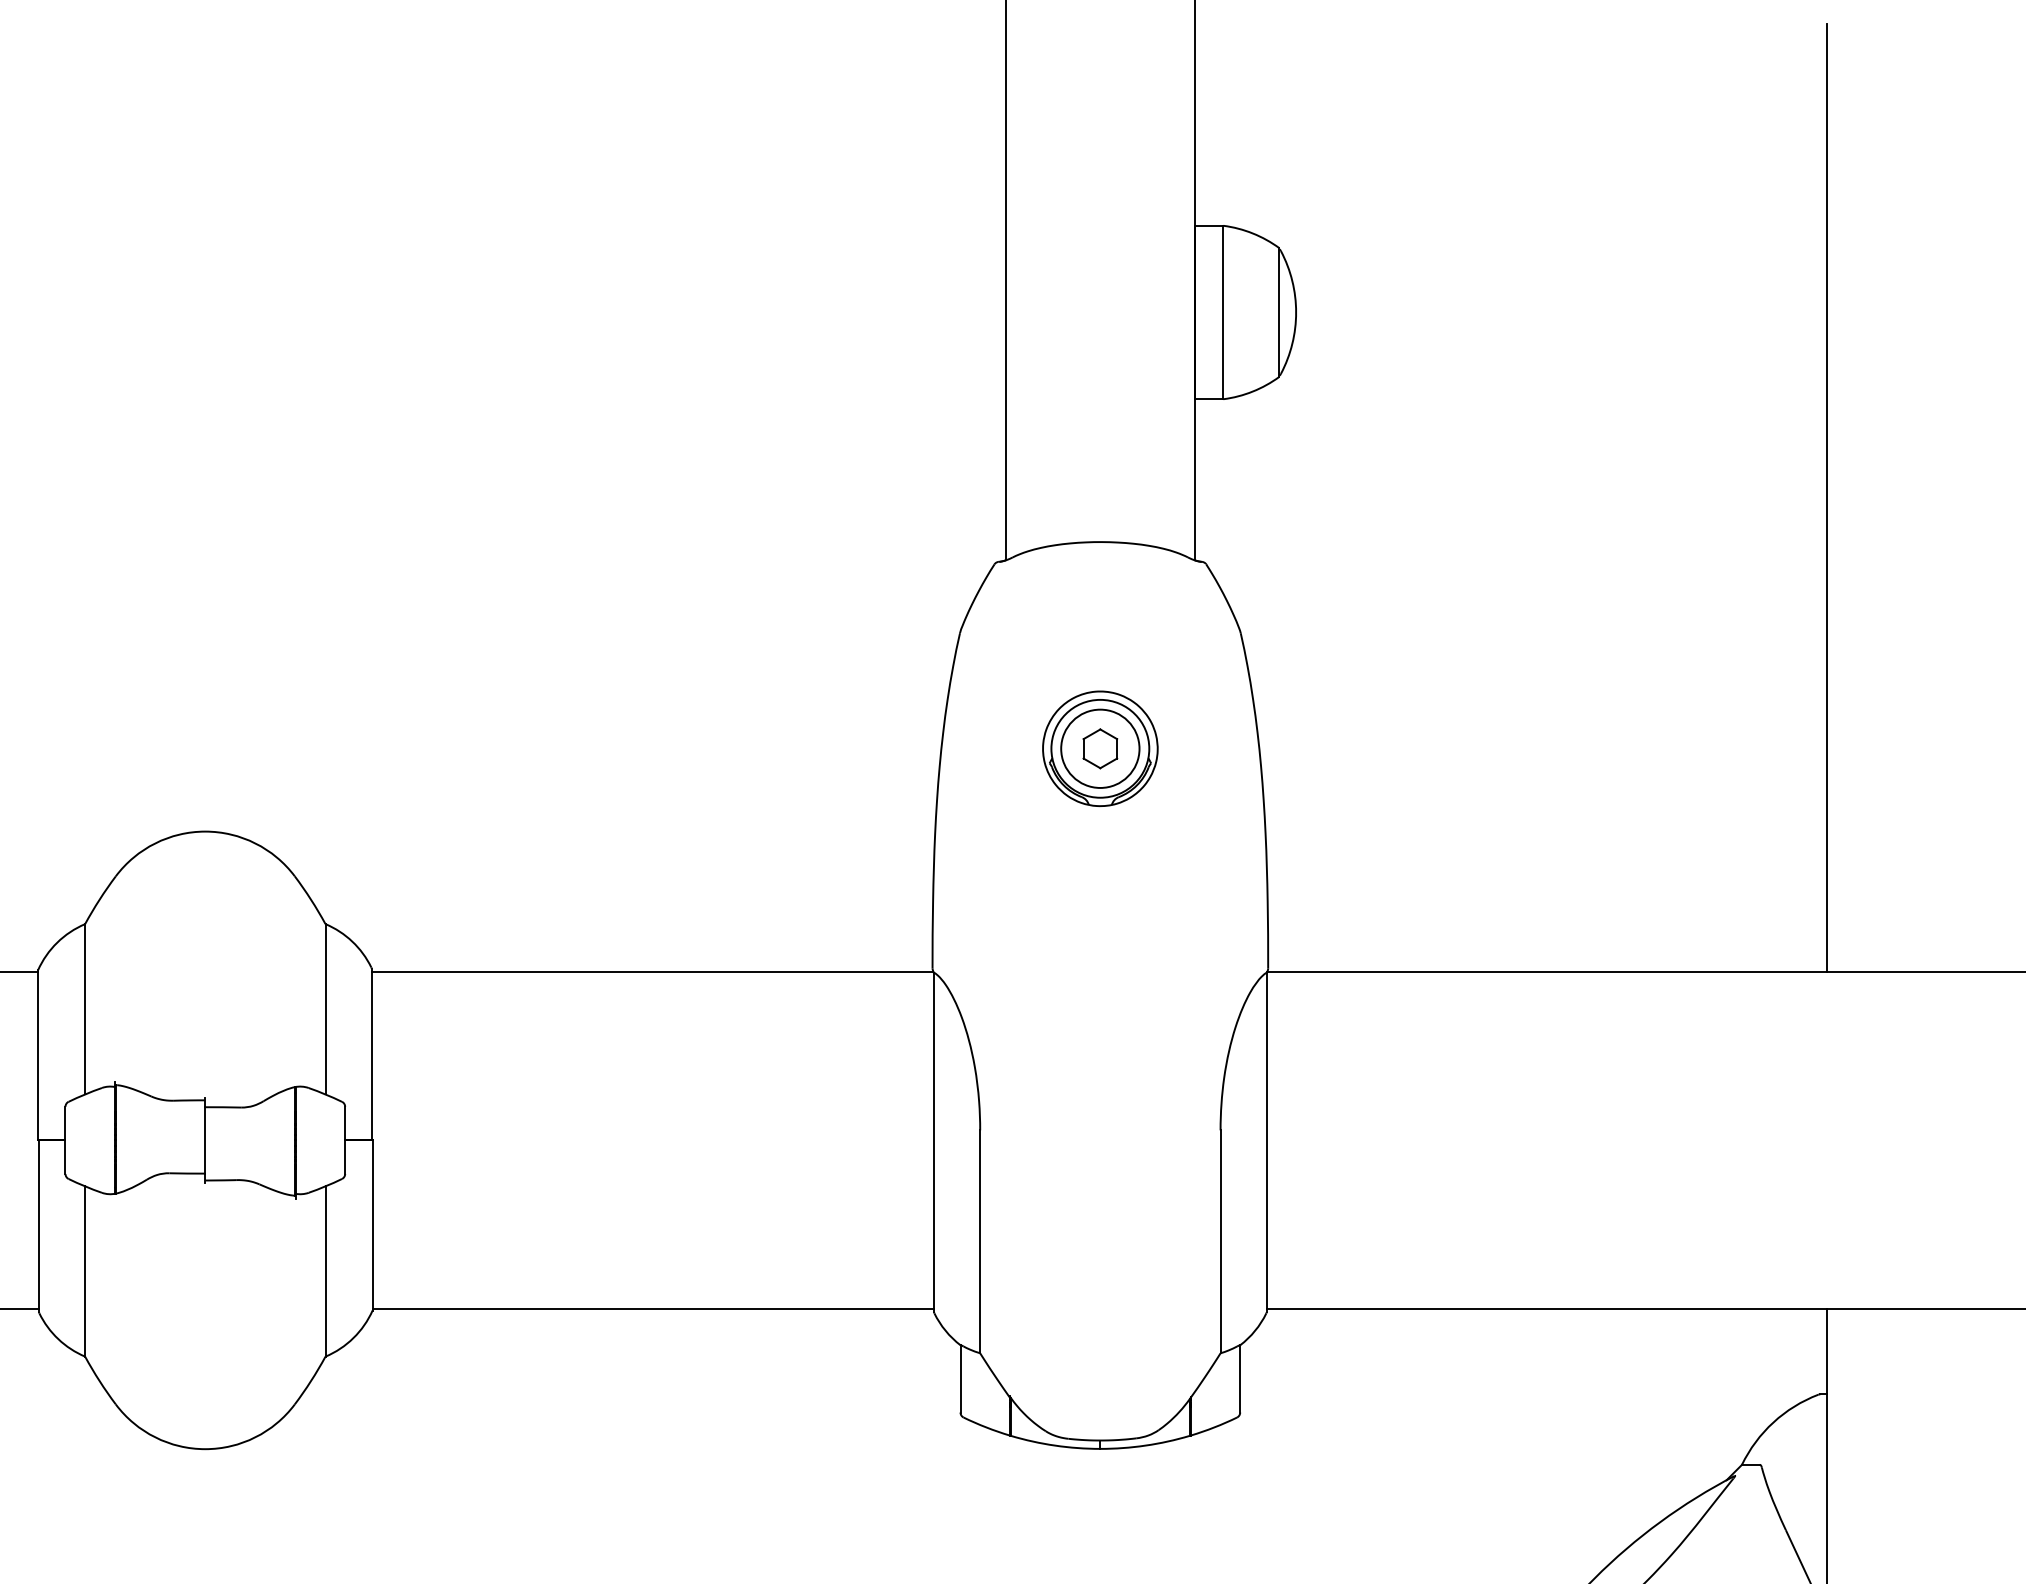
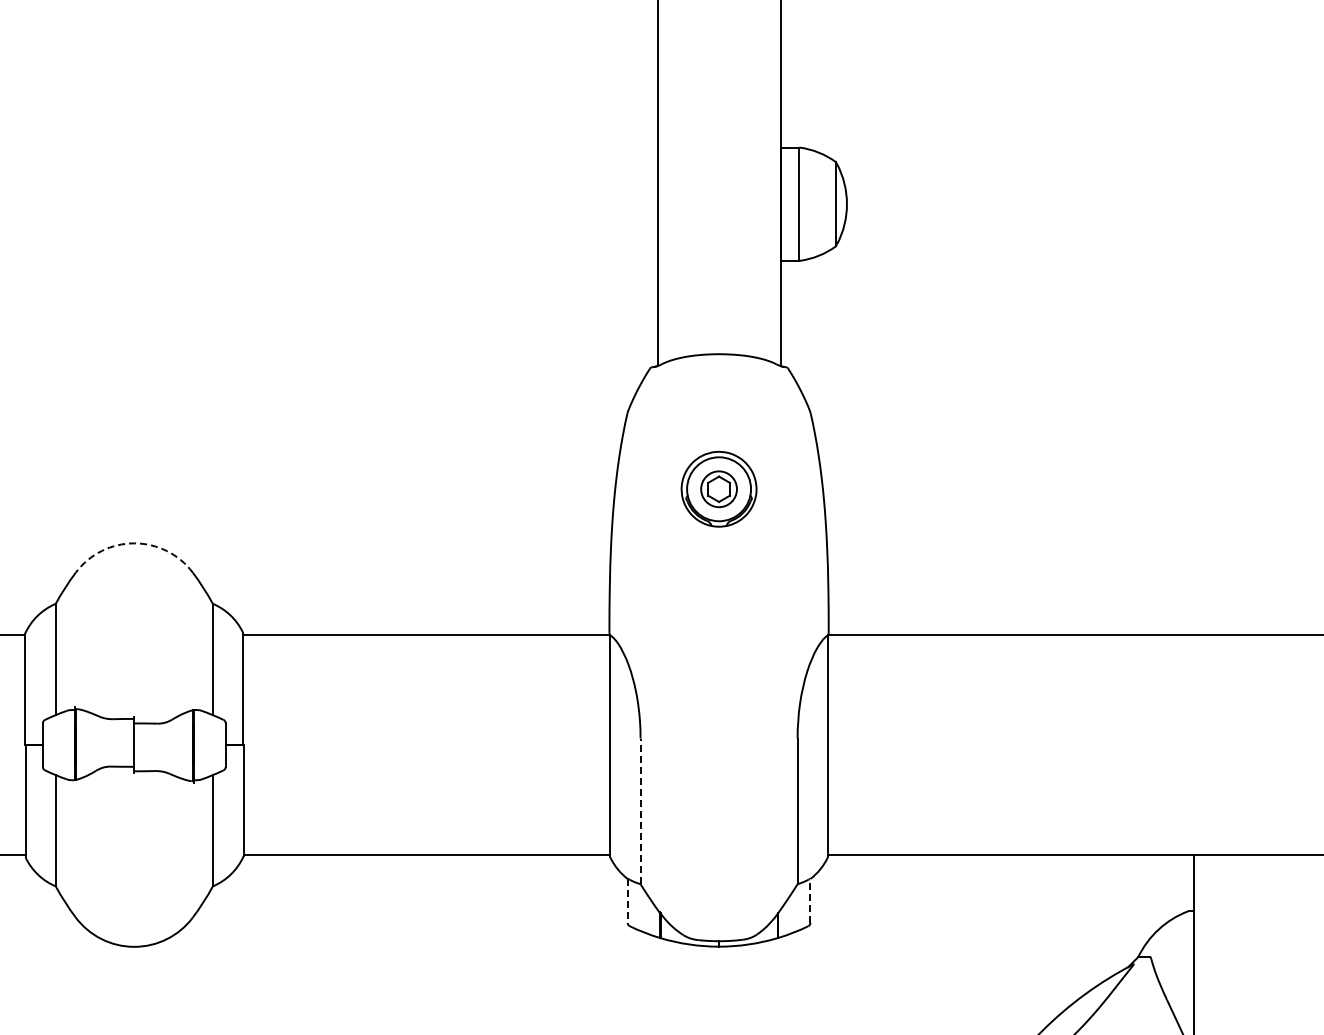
line: (1826, 496) -> (1193, 324), removed
circle: (1099, 747) -> (718, 488), size x0.7
arc: (205, 831) -> (134, 543), solid -> dashed
line: (980, 1241) -> (640, 811), solid -> dashed
line: (960, 1378) -> (627, 900), solid -> dashed
line: (1240, 1378) -> (810, 900), solid -> dashed

